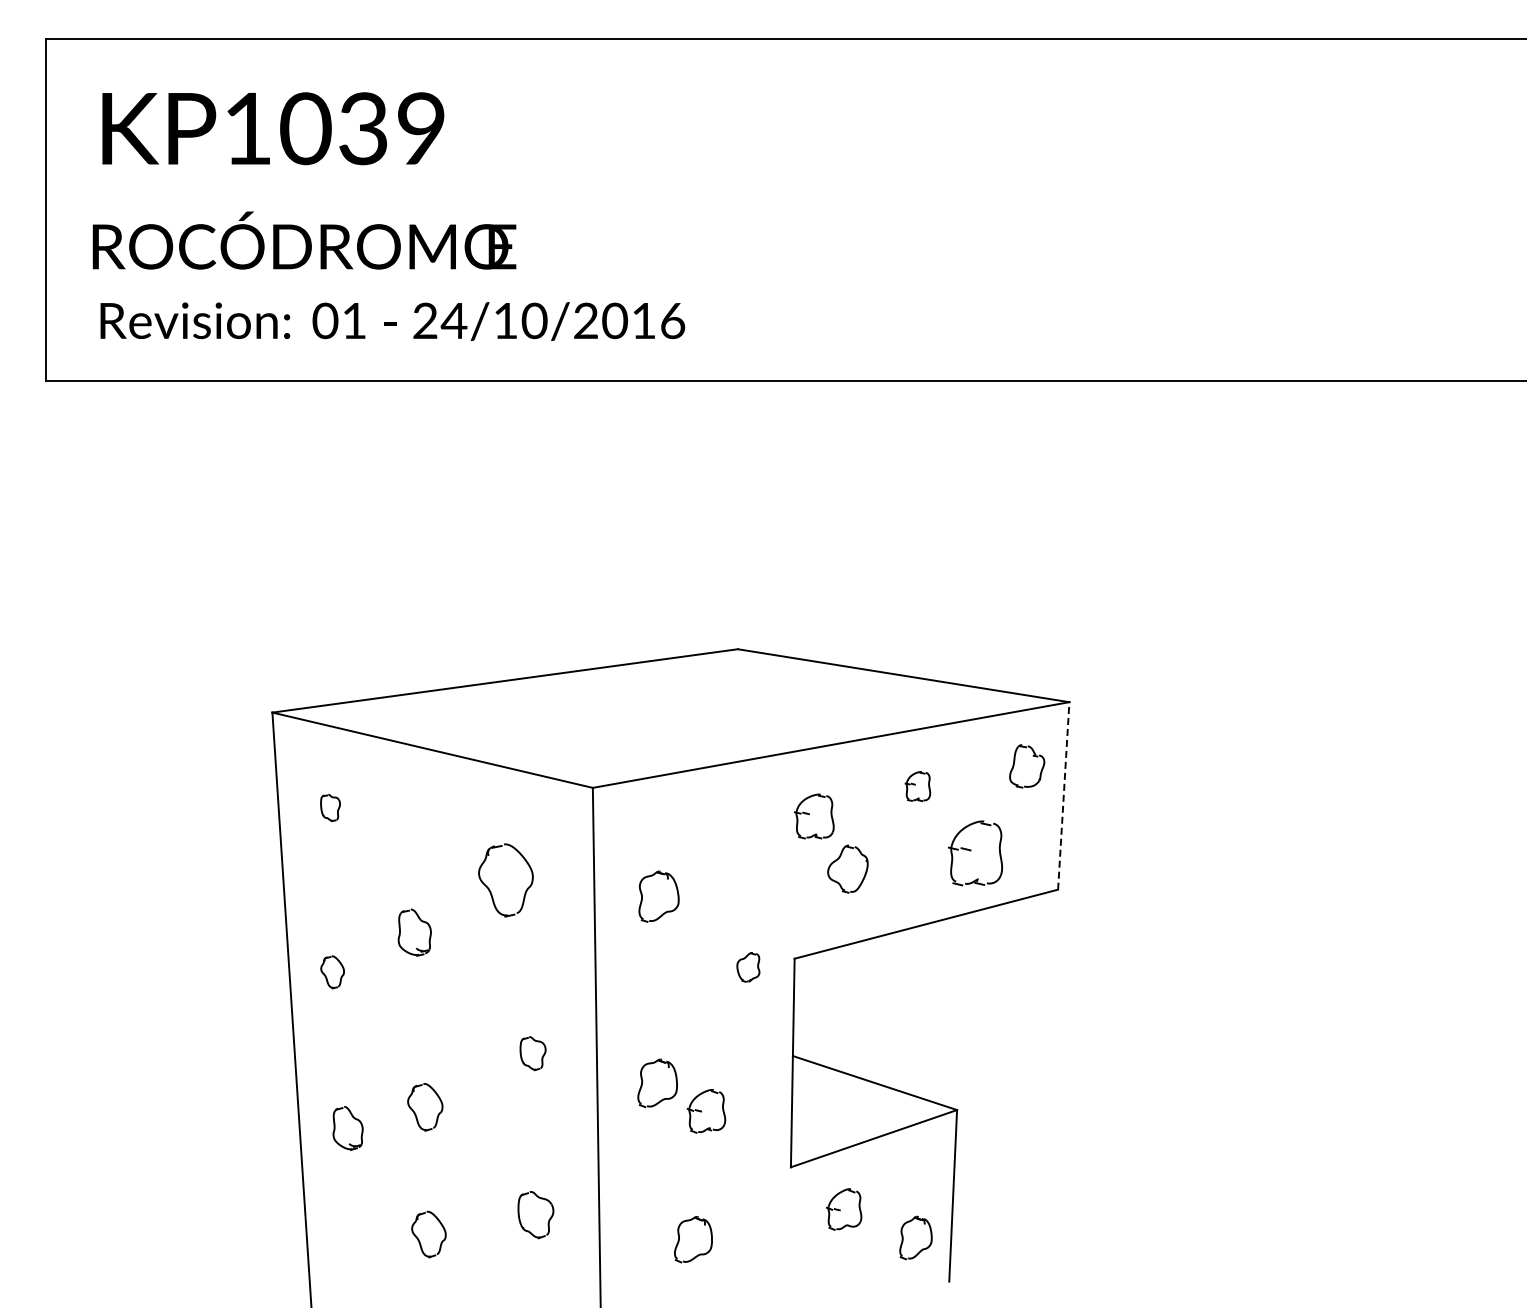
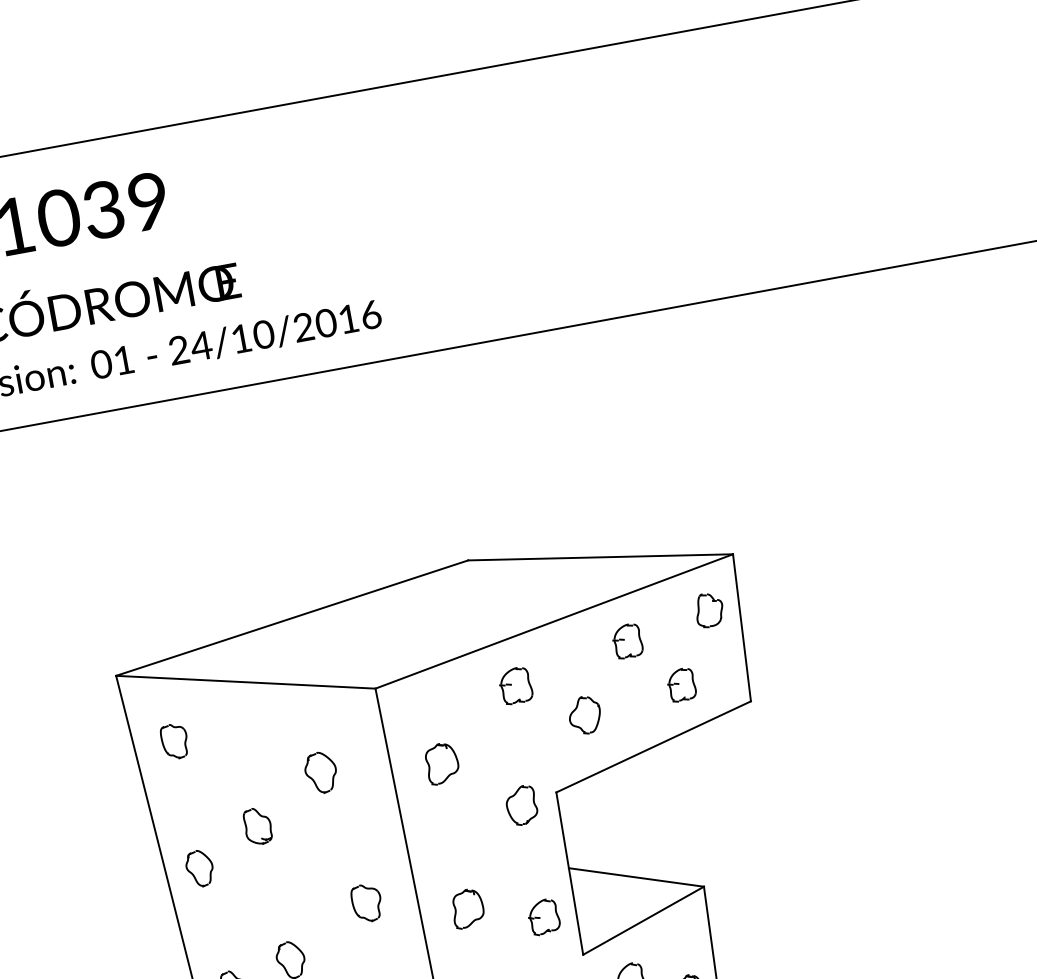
part: (917, 786) -> (627, 641), size x1.43
line: (1063, 795) -> (741, 627), dashed -> solid
part: (330, 807) -> (174, 741), size x1.67
part: (814, 816) -> (515, 685), moved
part: (974, 853) -> (680, 685), size x0.62
part: (505, 880) -> (320, 772), size x0.71
part: (748, 967) -> (521, 805), size x1.67
part: (332, 972) -> (199, 868), size x1.43
part: (532, 1053) -> (366, 903), size x1.43
part: (706, 1111) -> (543, 917), moved

